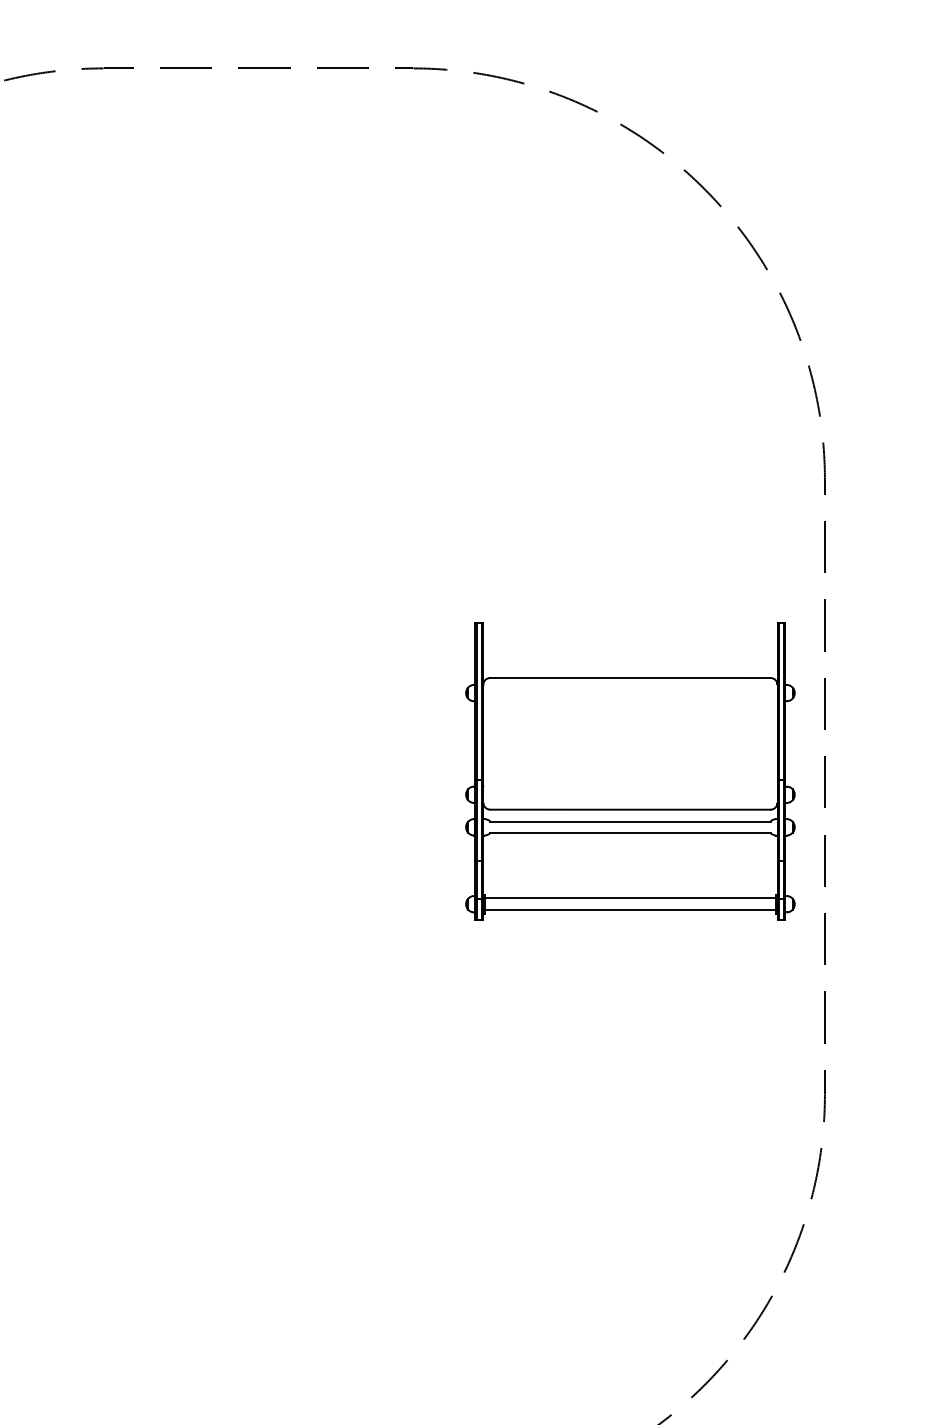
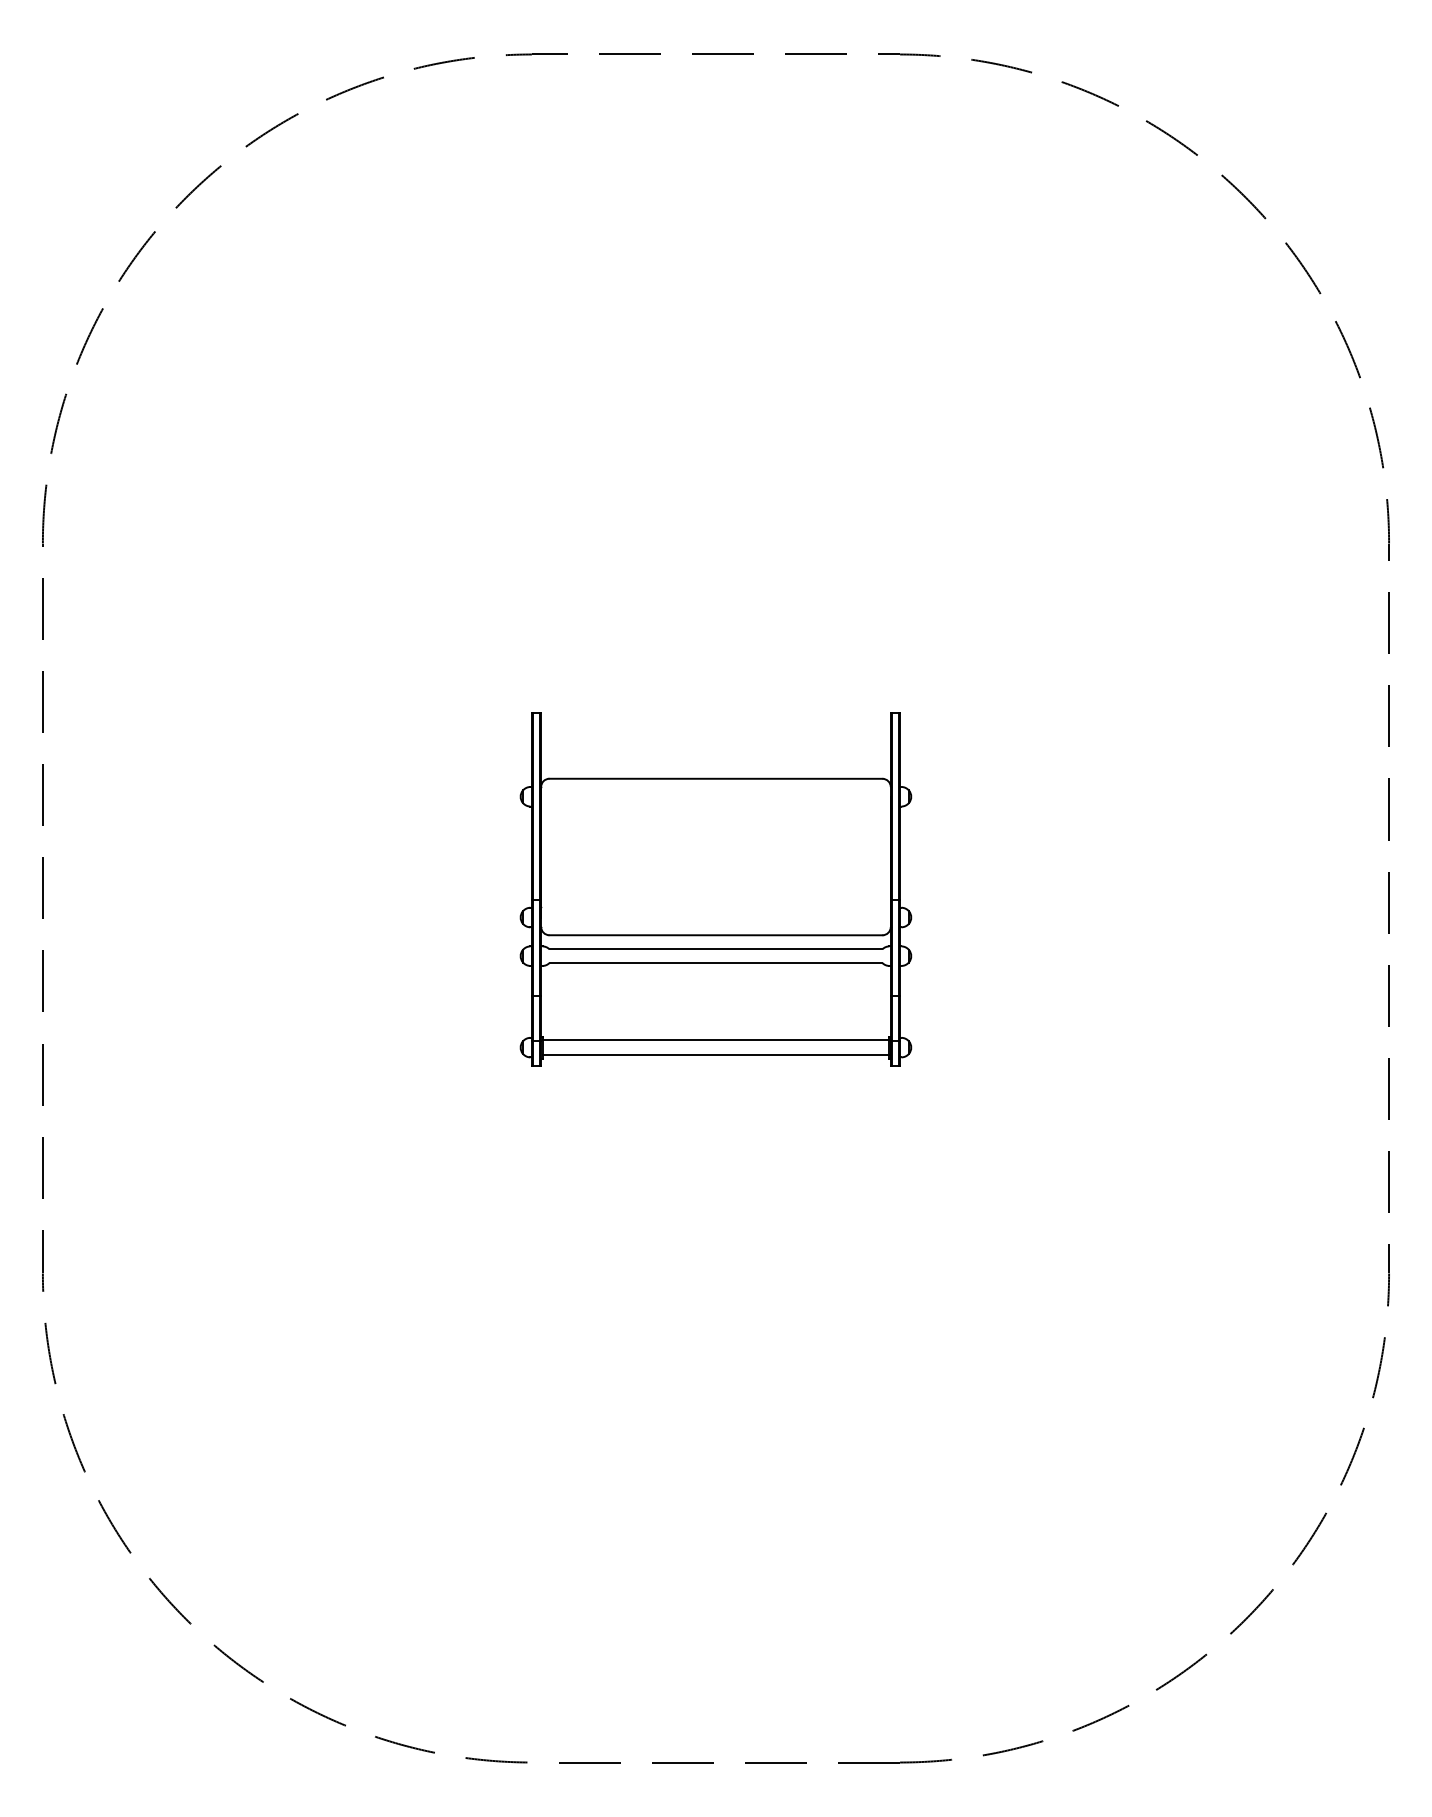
part: (630, 771) -> (715, 889), moved

